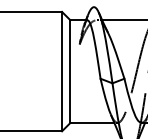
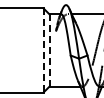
line: (61, 71) -> (43, 50), solid -> dashed
line: (70, 71) -> (49, 50), solid -> dashed

